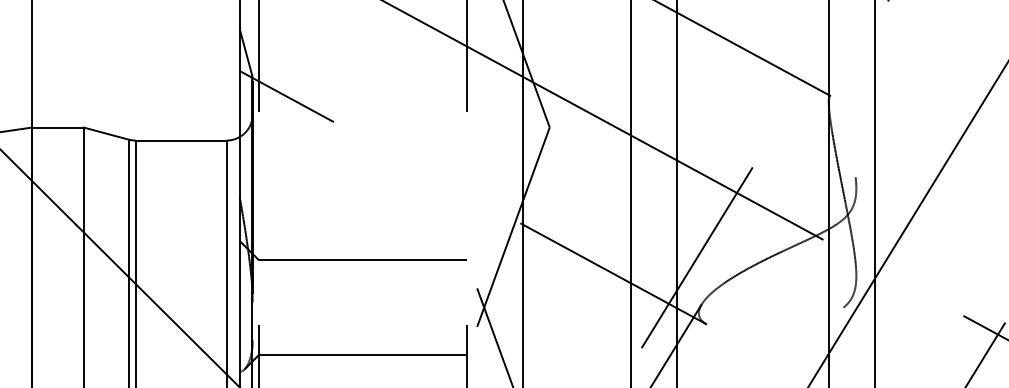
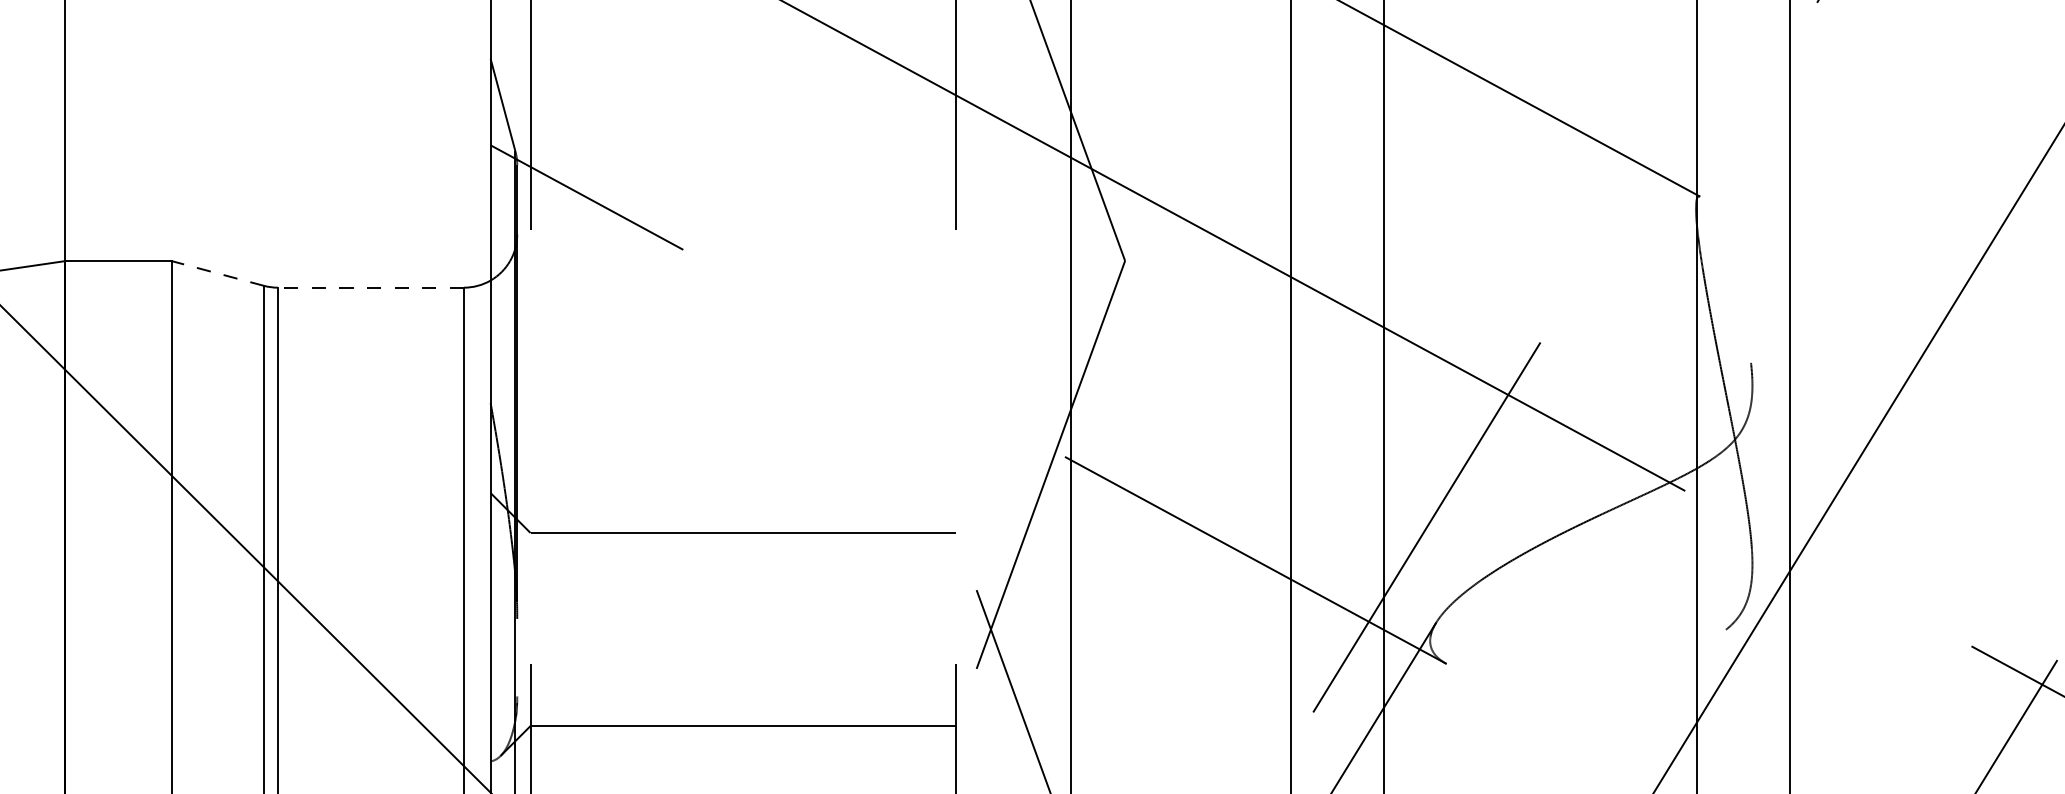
line: (105, 133) -> (216, 273), solid -> dashed
line: (180, 140) -> (369, 287), solid -> dashed

